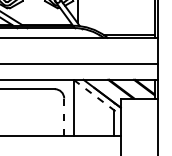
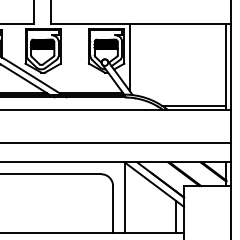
line: (97, 98) -> (154, 185), dashed -> solid
line: (64, 117) -> (113, 209), dashed -> solid

